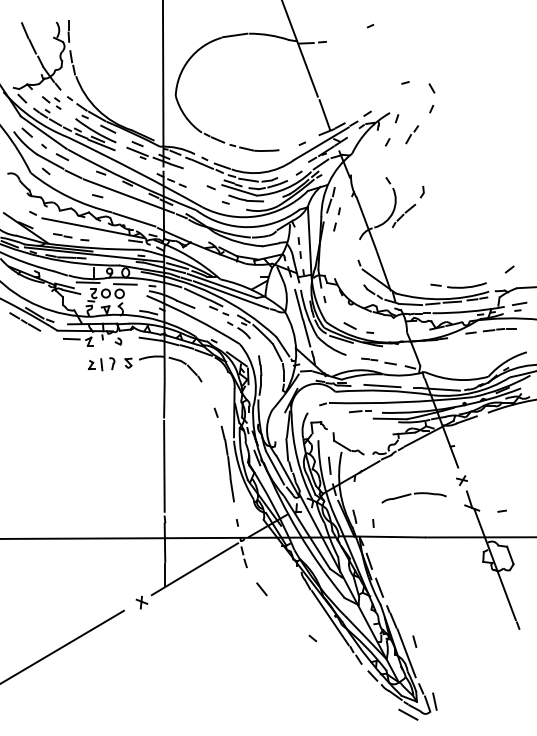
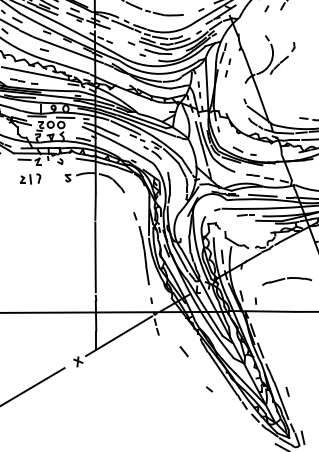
part: (101, 364) -> (30, 179), moved
line: (261, 589) -> (183, 351), moved

